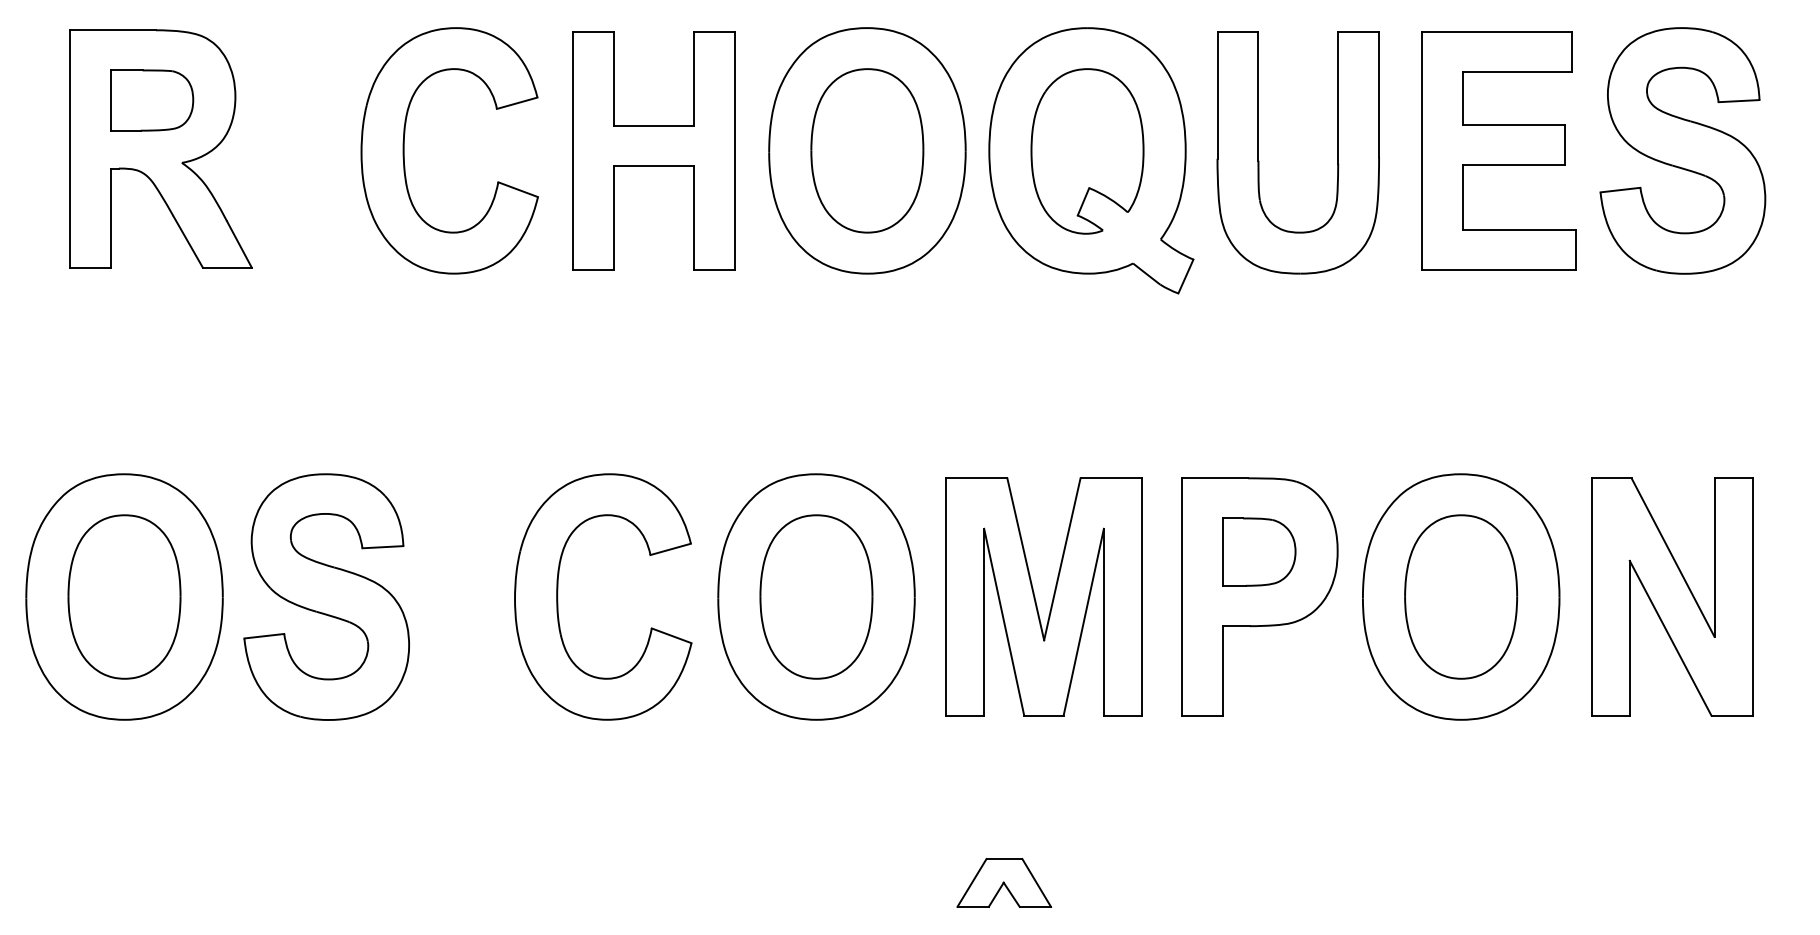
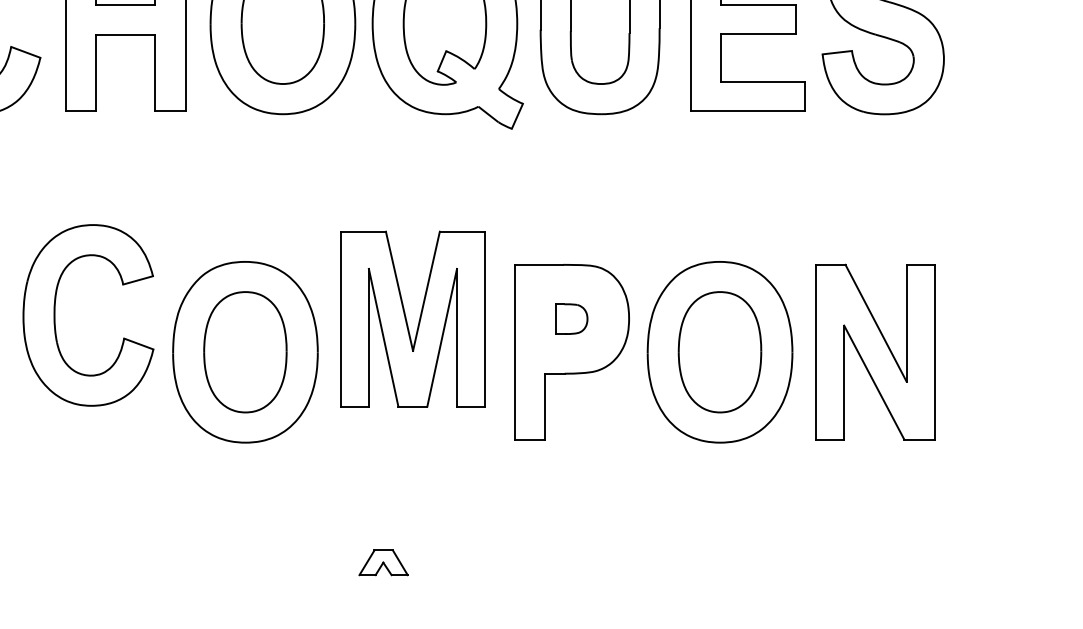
part: (1259, 551) -> (571, 318), size x0.6
part: (558, 596) -> (55, 315), moved
part: (1035, 596) -> (406, 318), moved
part: (1003, 882) -> (383, 562), size x0.7

